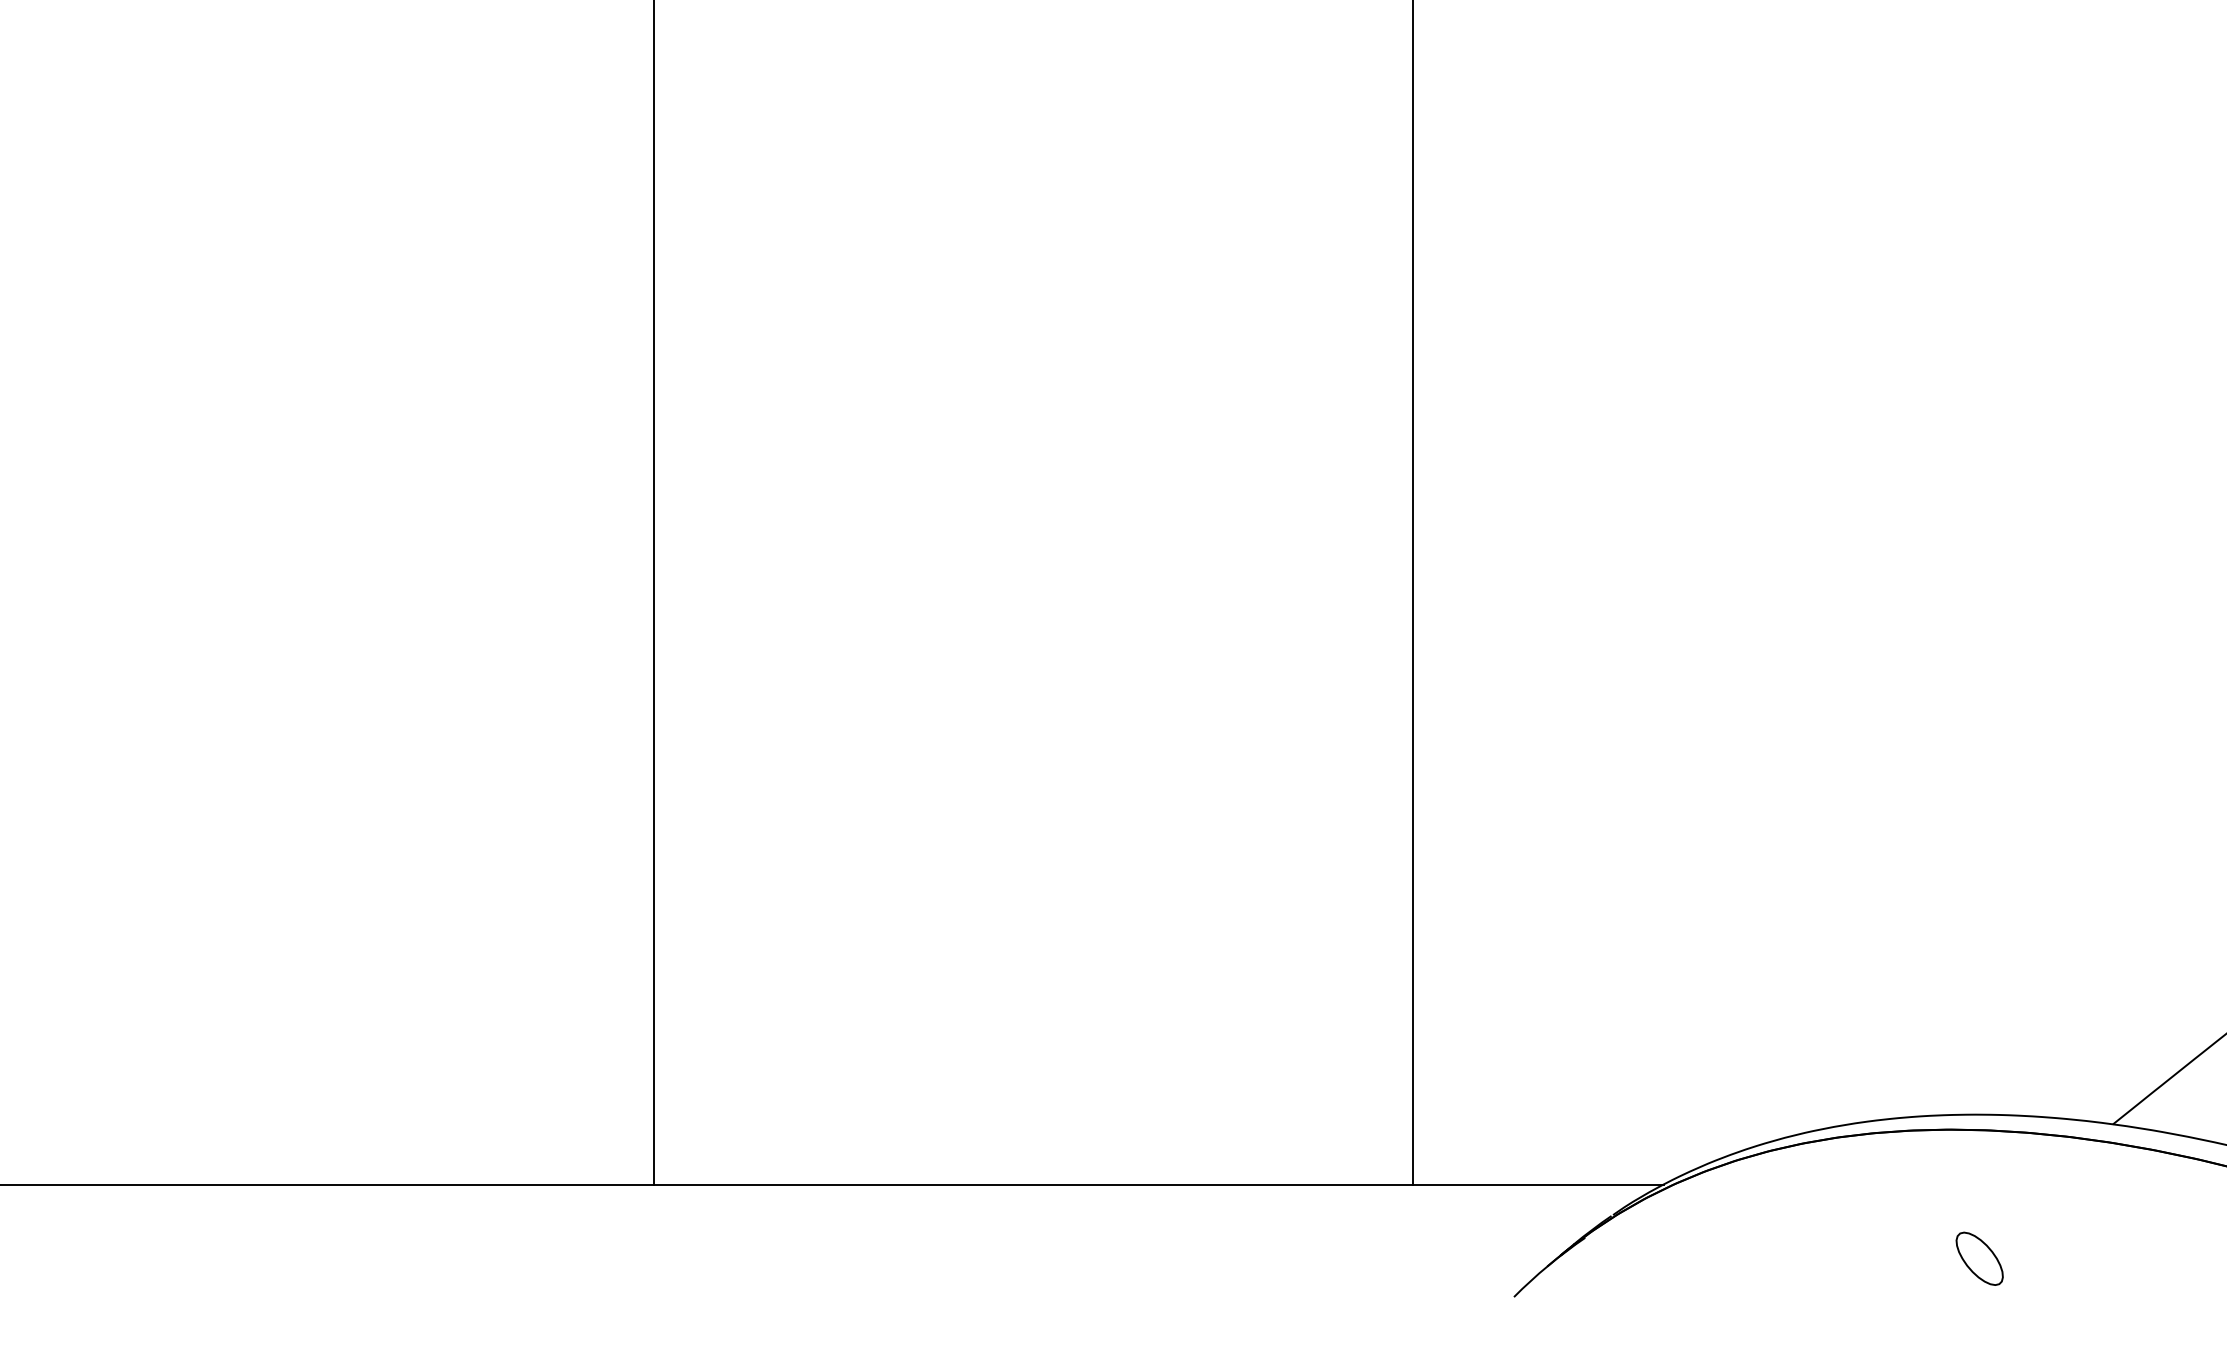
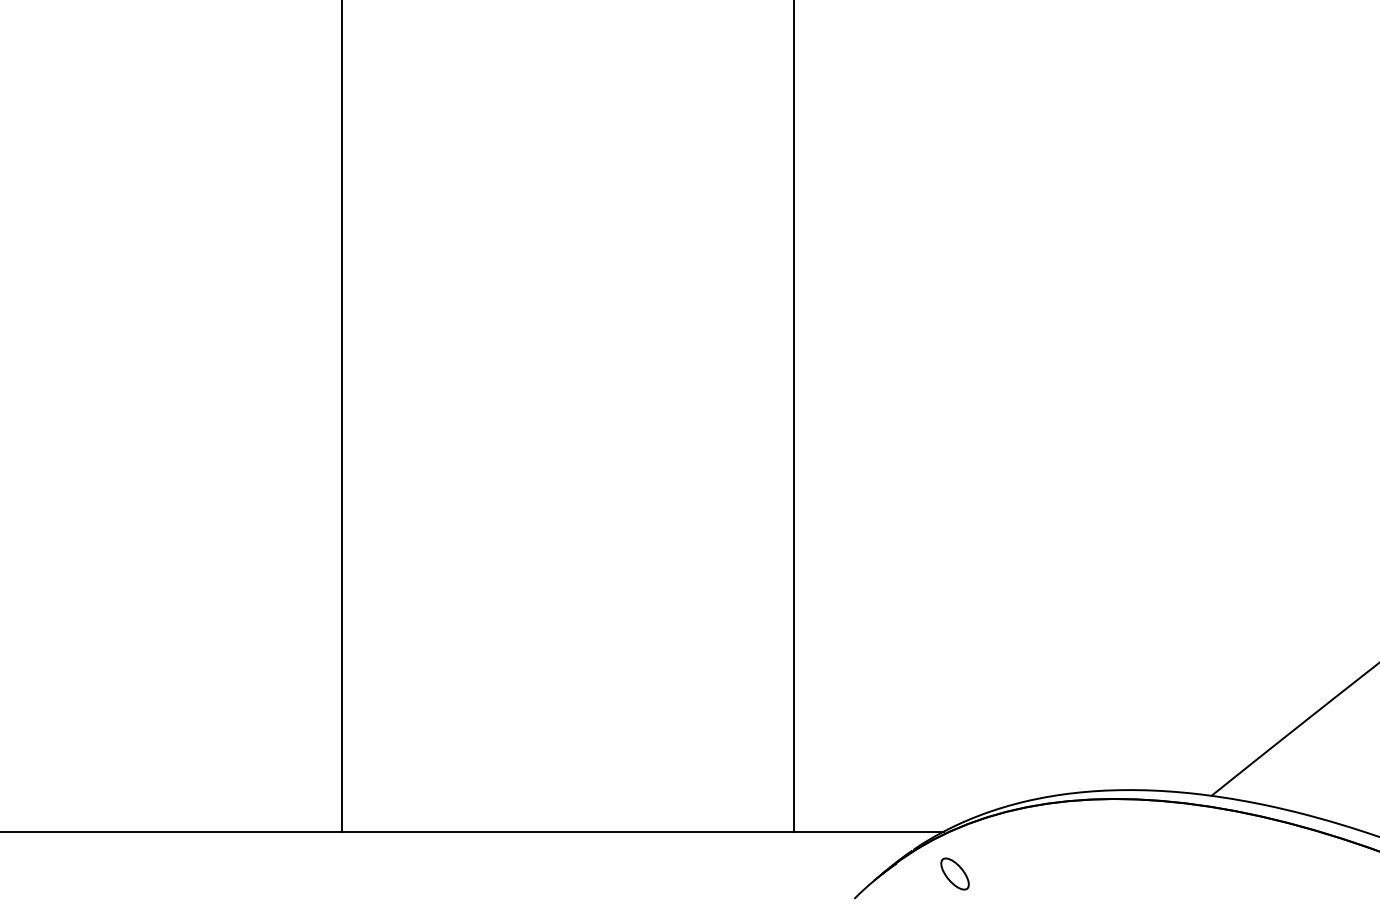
part: (1978, 1257) -> (954, 873), moved

